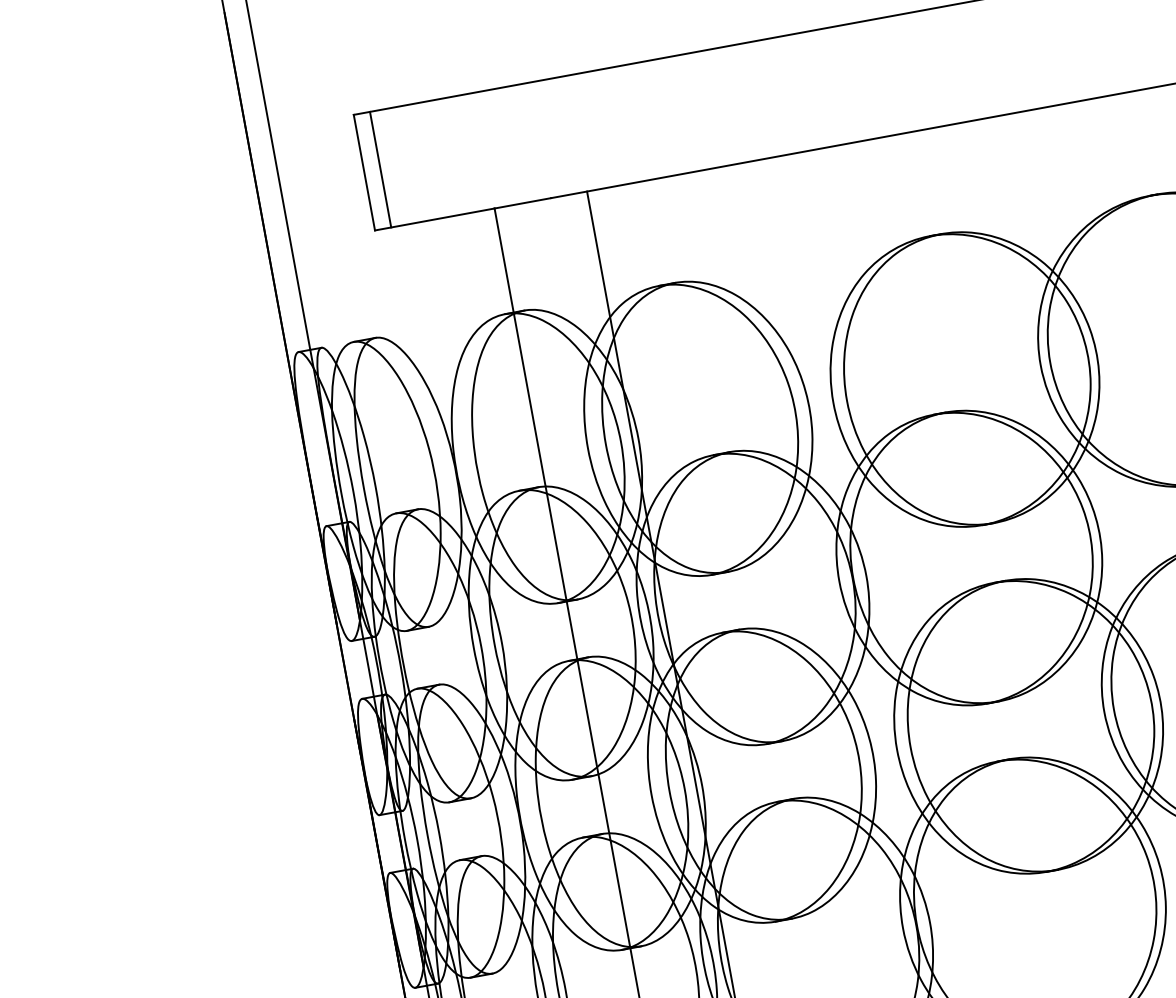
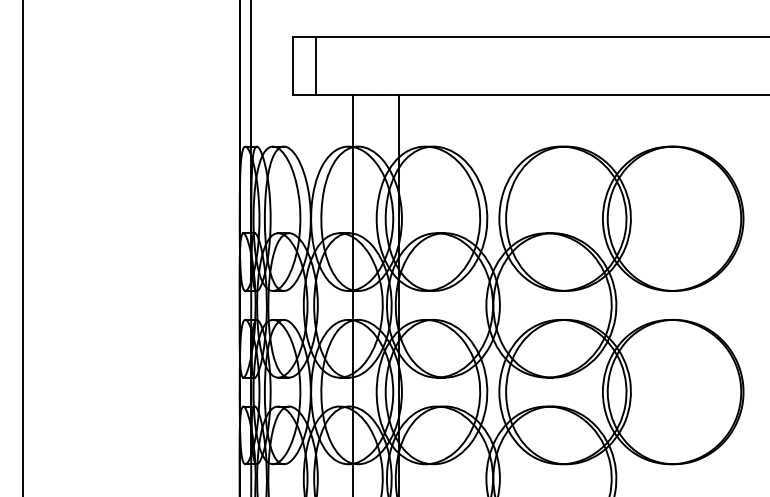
line: (381, 169) -> (316, 65), moved

